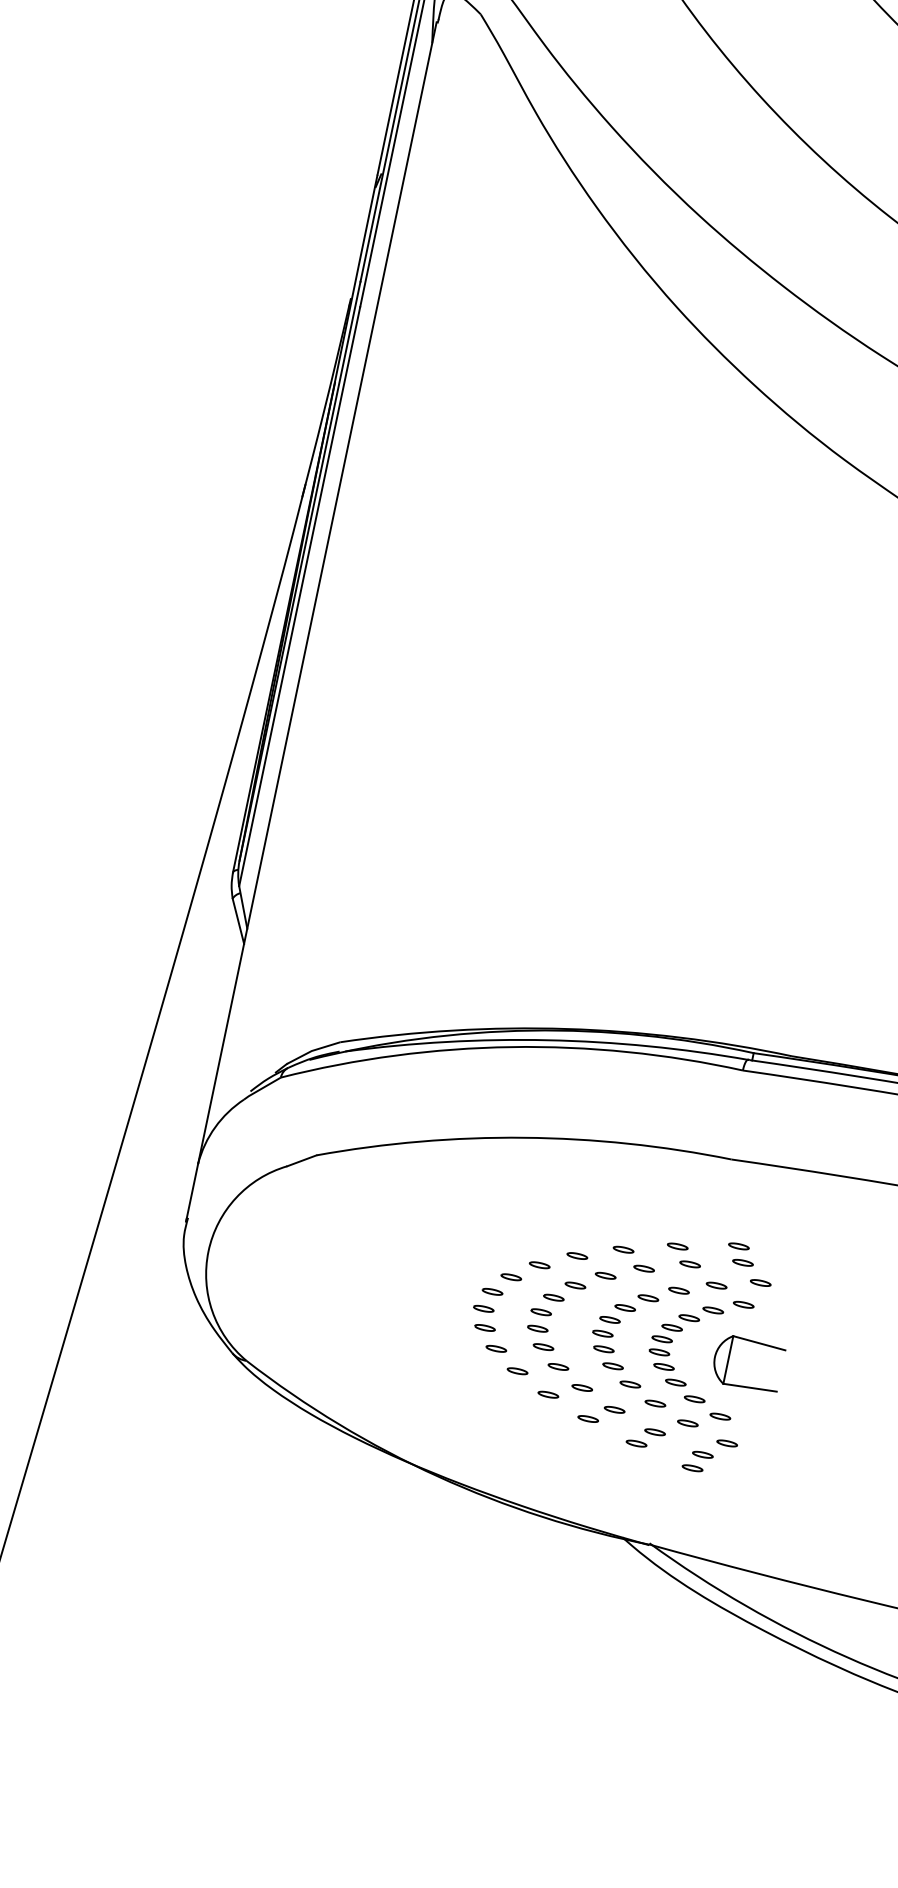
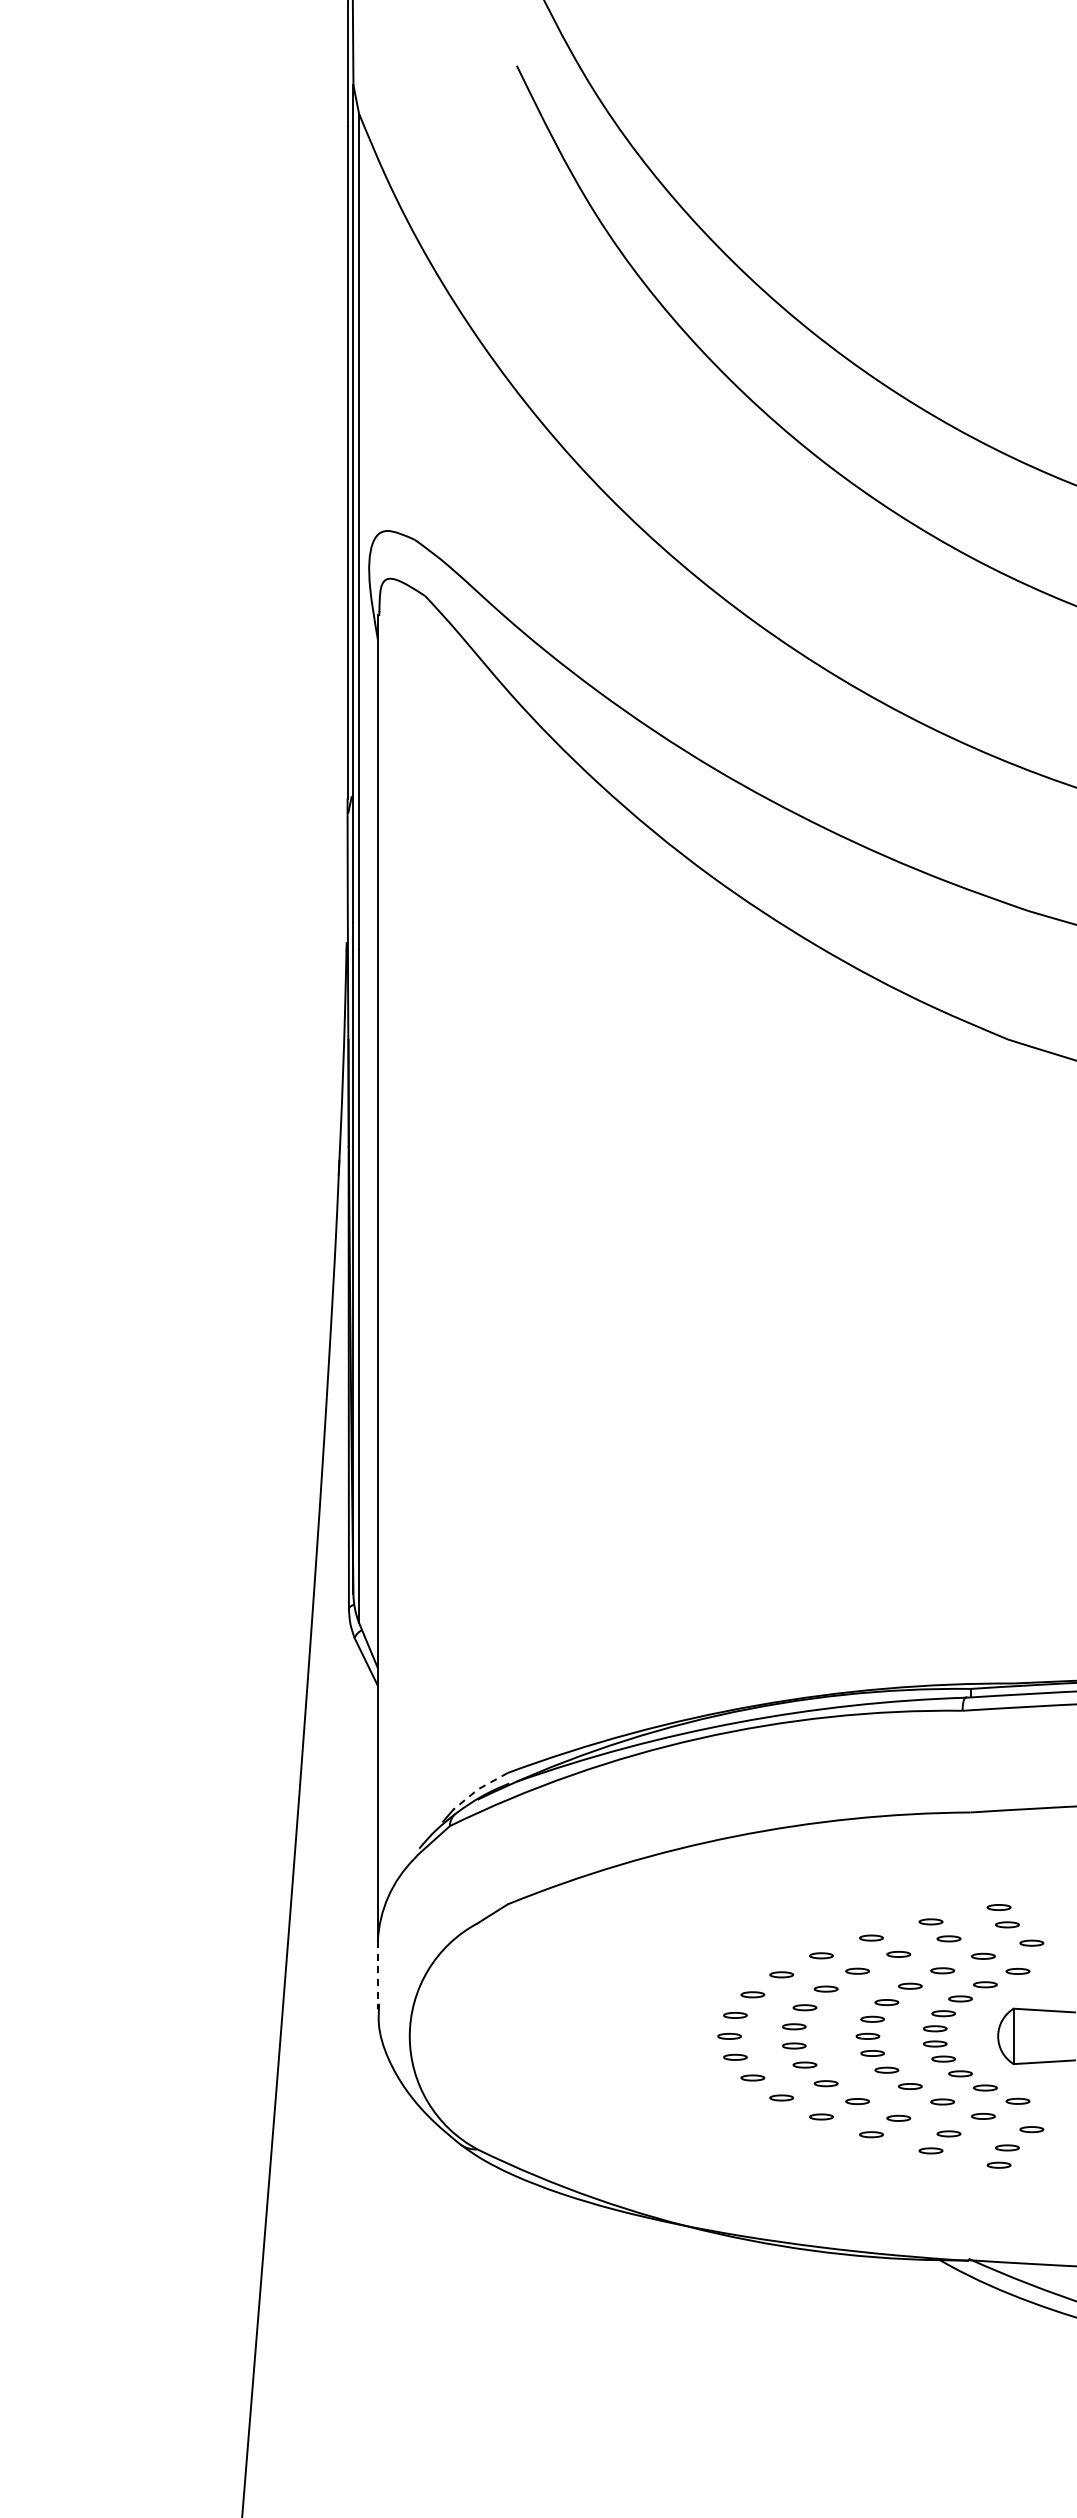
line: (312, 1051) -> (478, 1789), solid -> dashed
line: (191, 1192) -> (377, 1974), solid -> dashed

